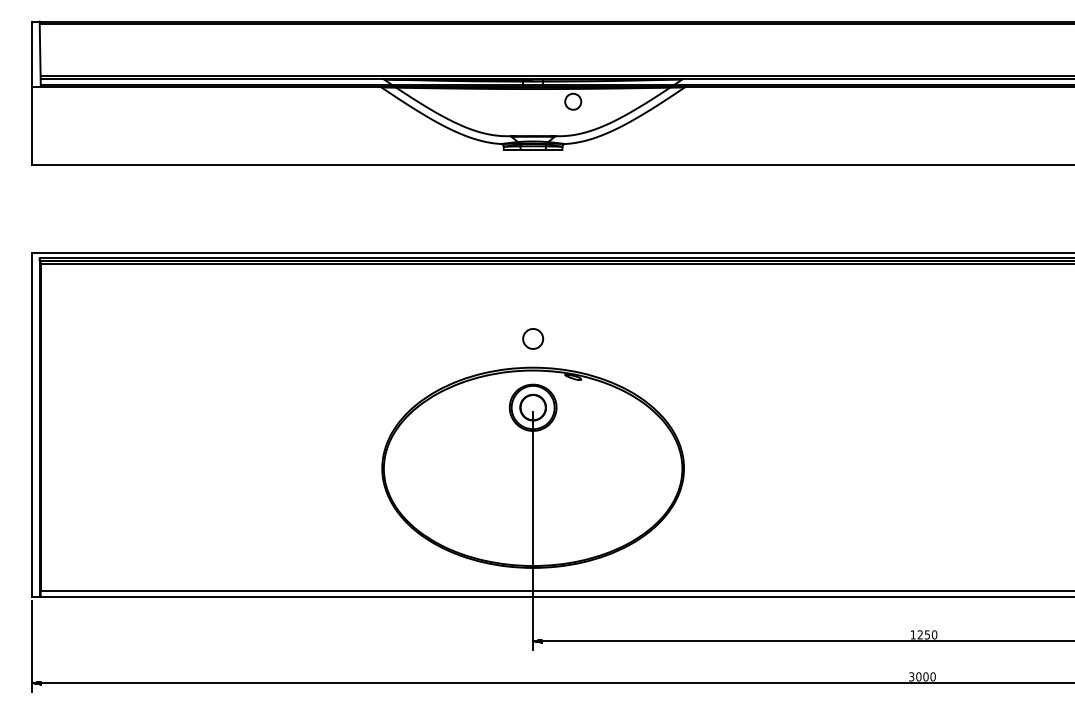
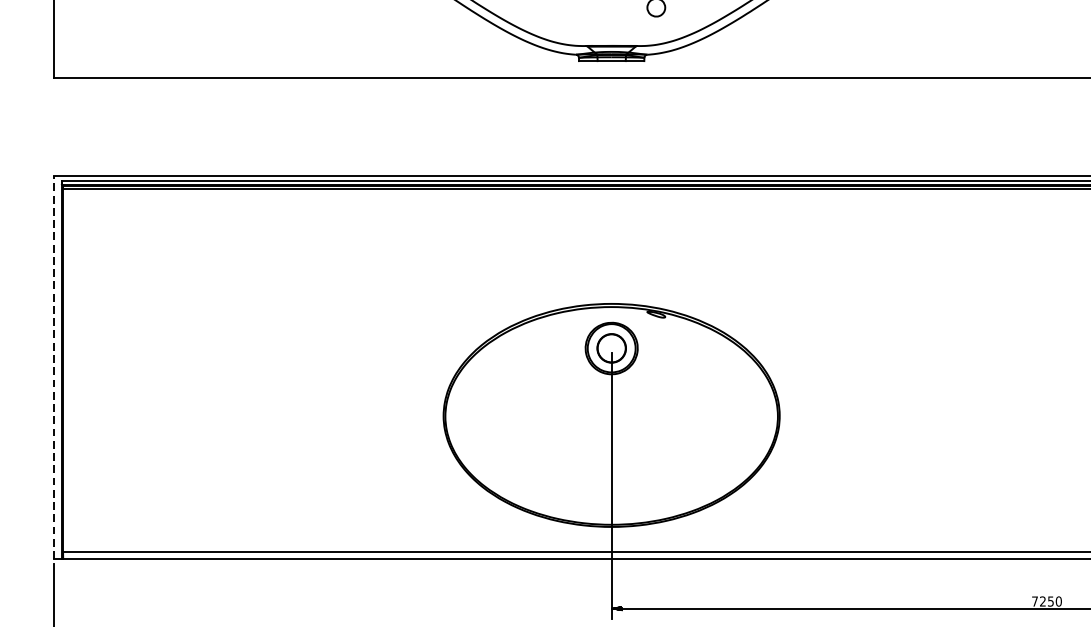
circle: (533, 338) -> (612, 271), removed
line: (32, 424) -> (54, 367), solid -> dashed
text: (912, 634) -> (1034, 601), 1250 -> 7250

